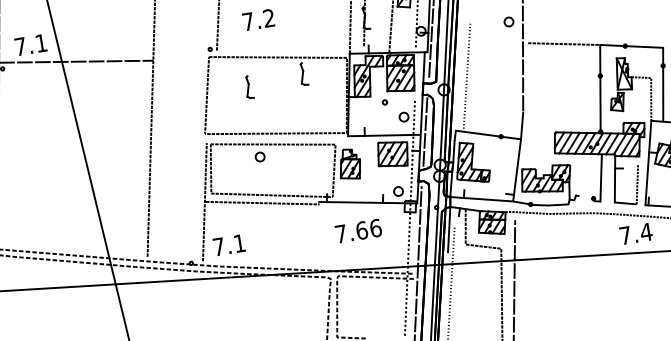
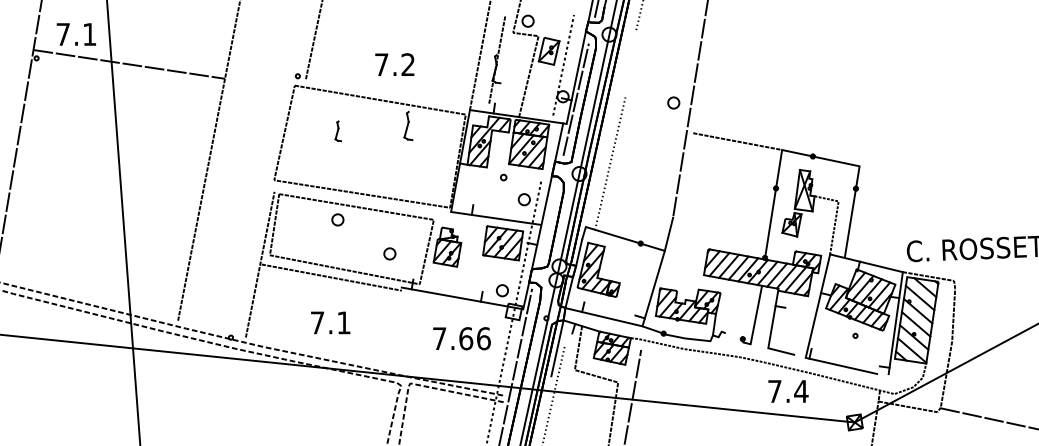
text: (258, 19) -> (394, 64), moved
part: (249, 87) -> (338, 131), size x0.7
line: (425, 131) -> (547, 221), removed
part: (305, 176) -> (389, 253), added
line: (637, 184) -> (799, 330), removed
text: (358, 231) -> (461, 338), moved
text: (229, 244) -> (330, 322), moved

